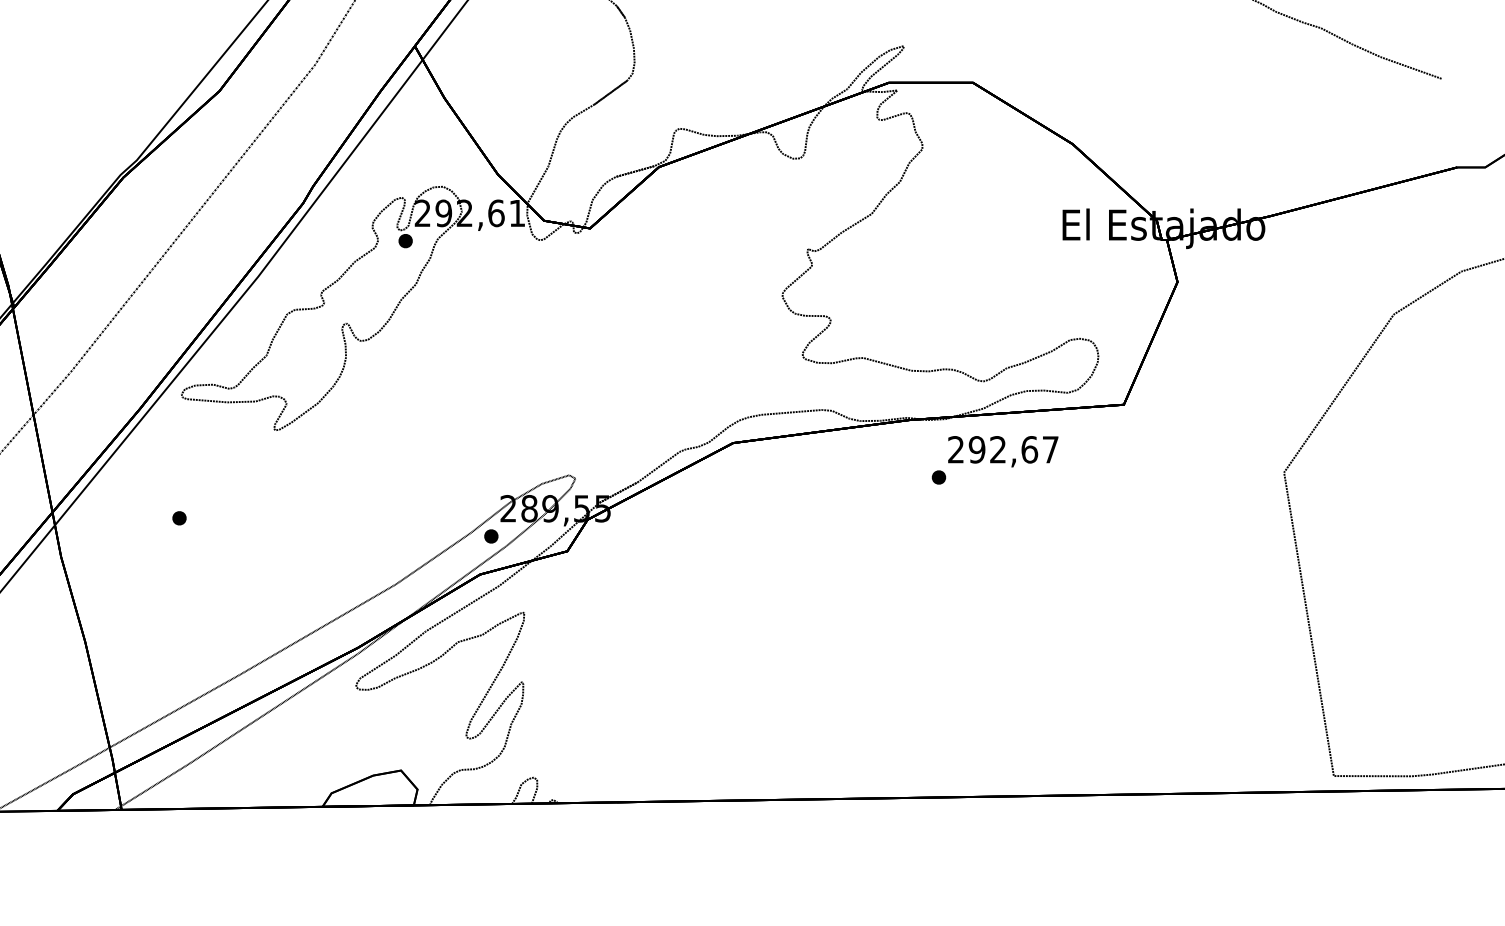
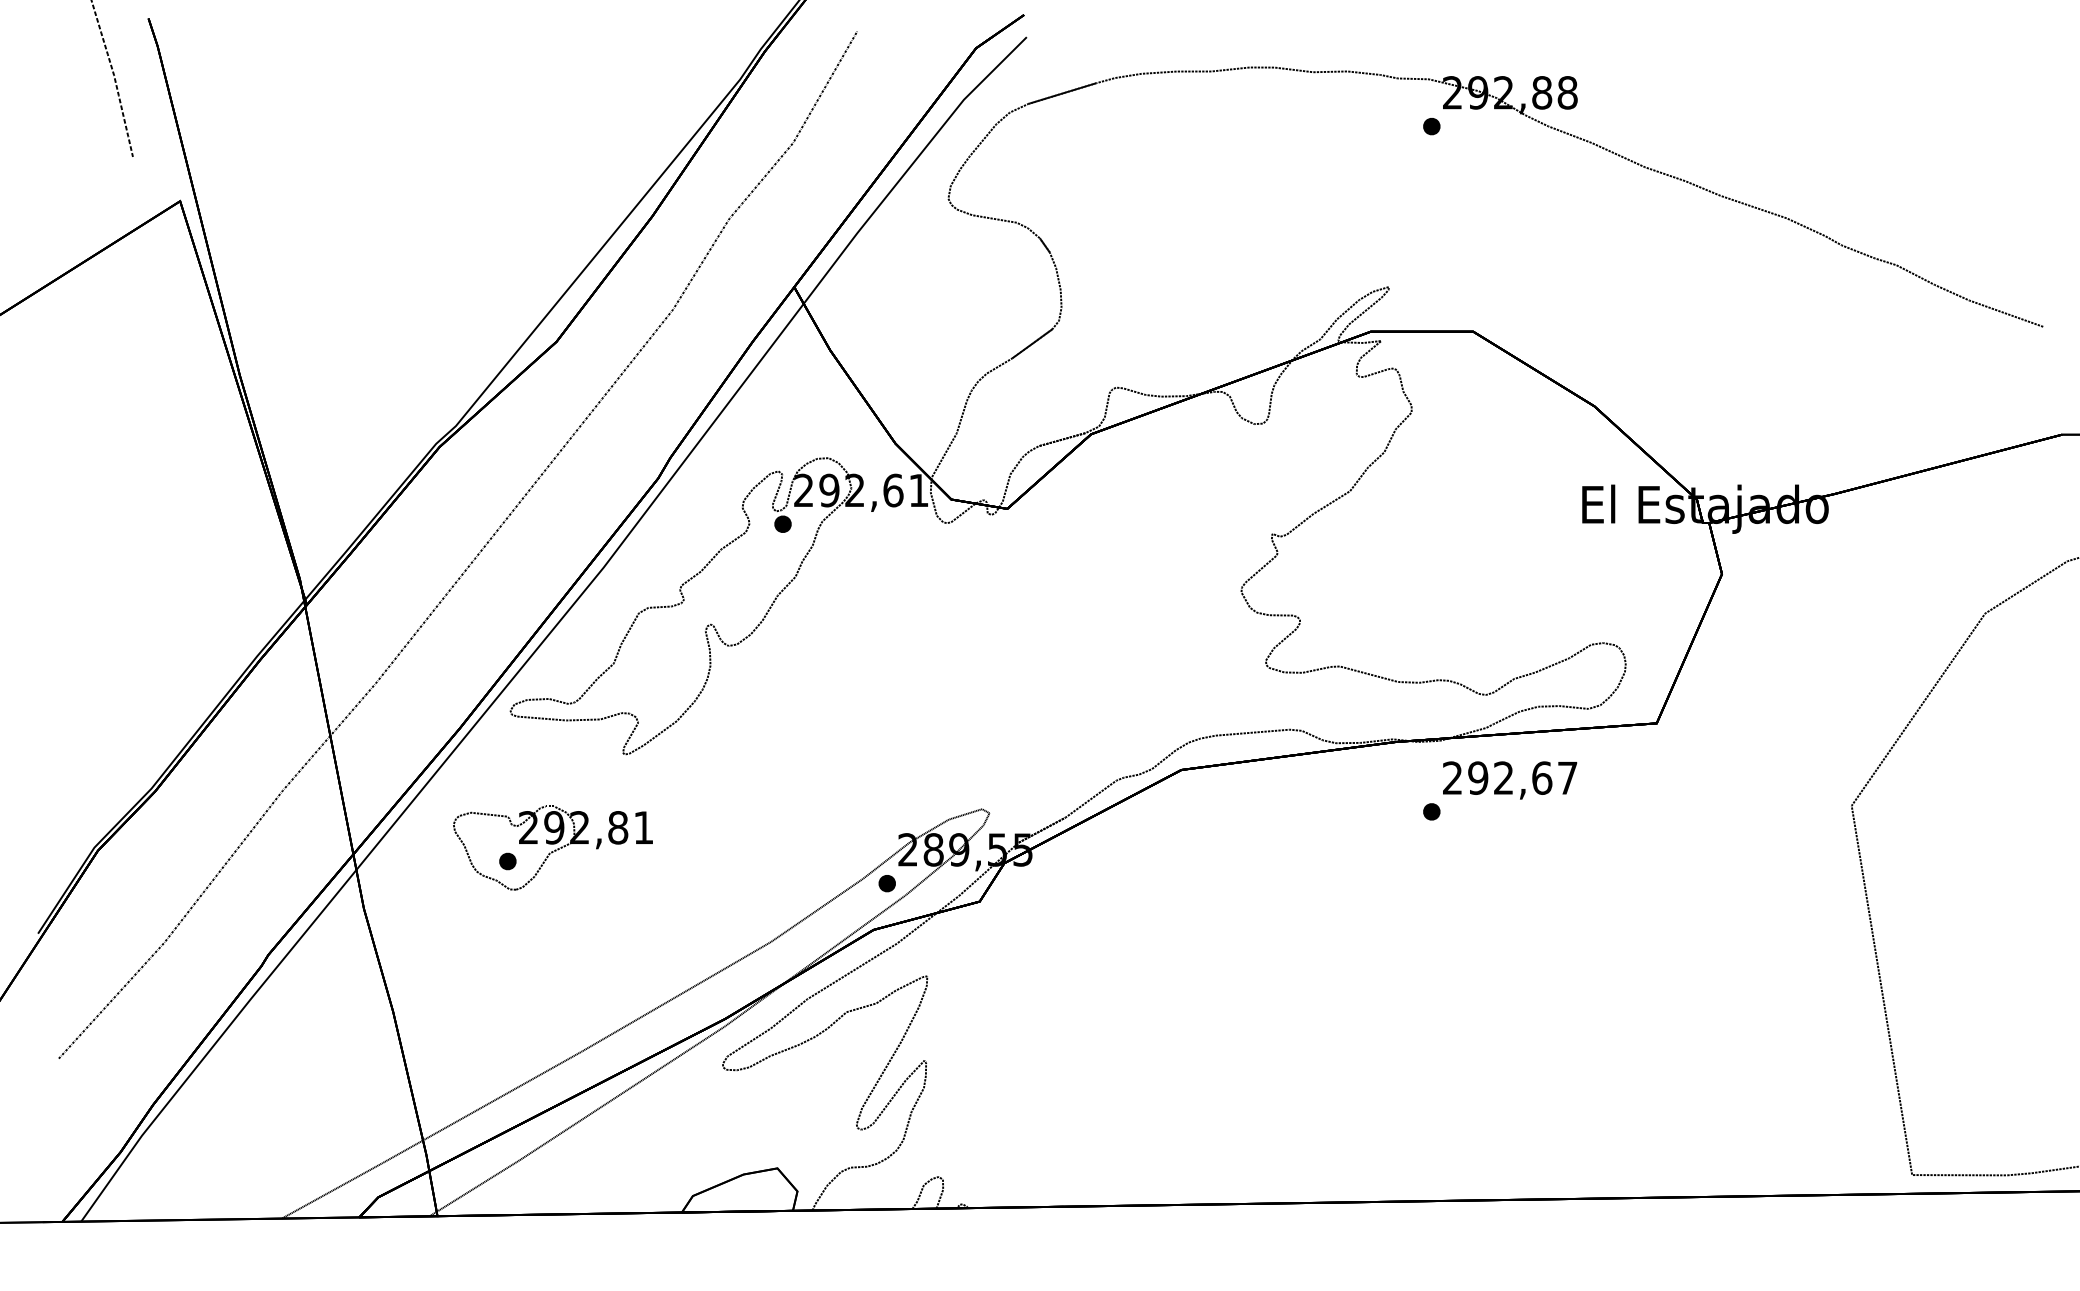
part: (216, 506) -> (552, 847), added

